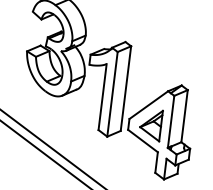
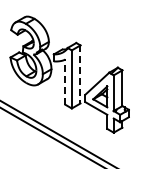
line: (125, 88) -> (80, 74), solid -> dashed
line: (102, 97) -> (65, 82), solid -> dashed

